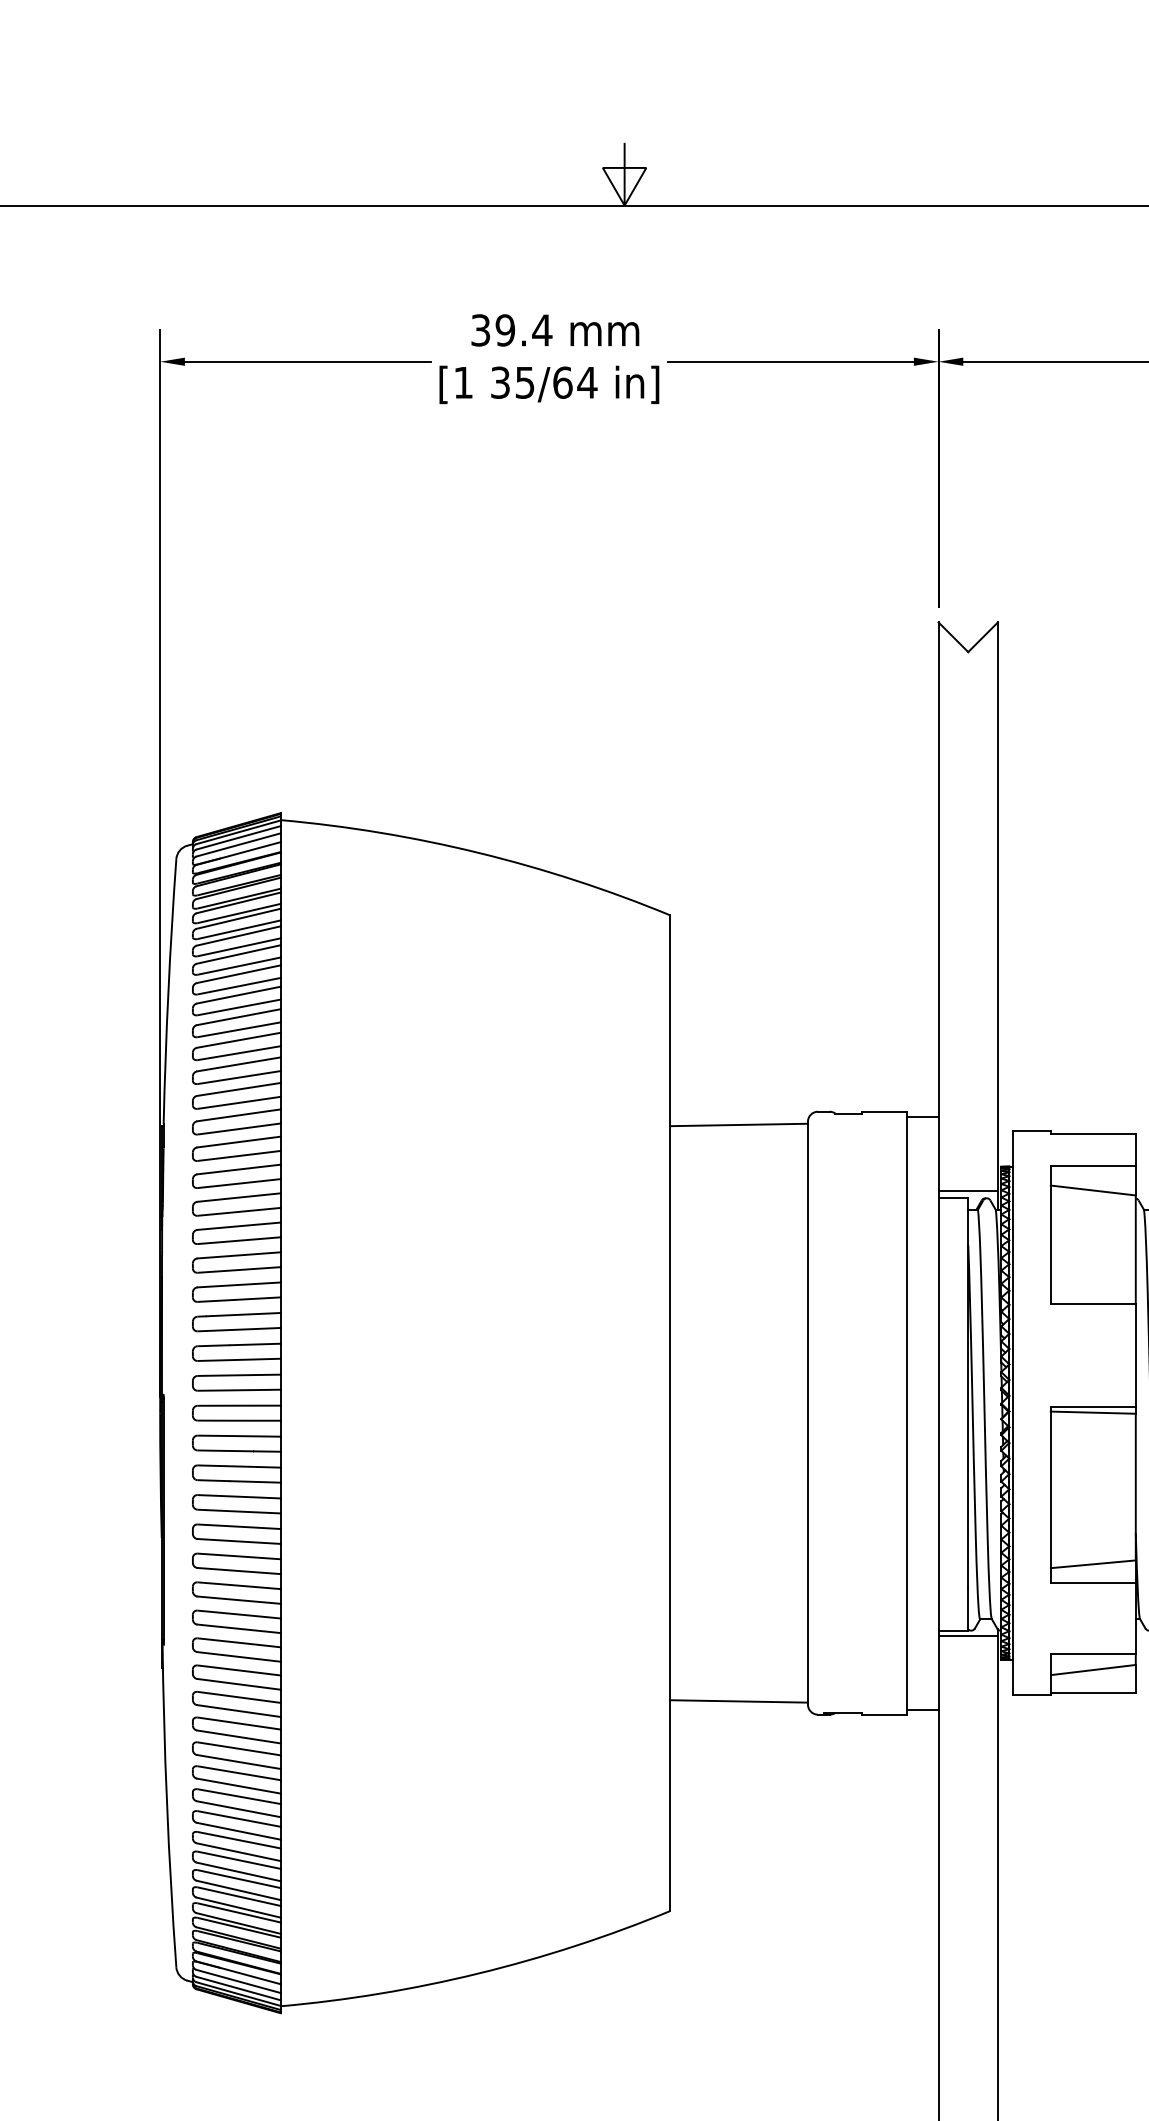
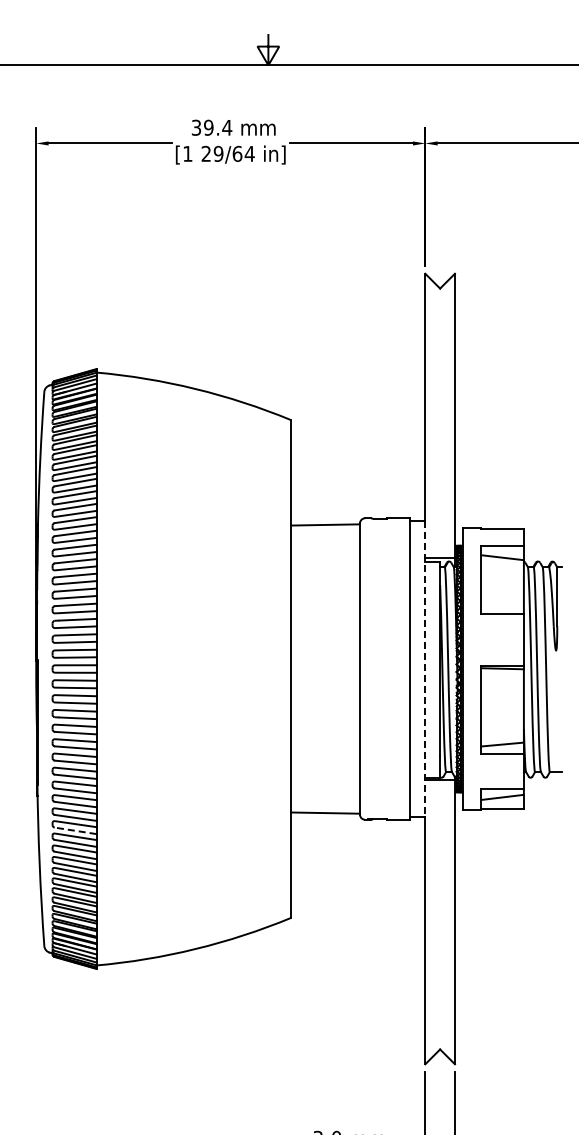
text: (512, 381) -> (212, 153), 35/64 -> 29/64
line: (938, 1414) -> (425, 669), solid -> dashed
line: (238, 1736) -> (75, 830), solid -> dashed

